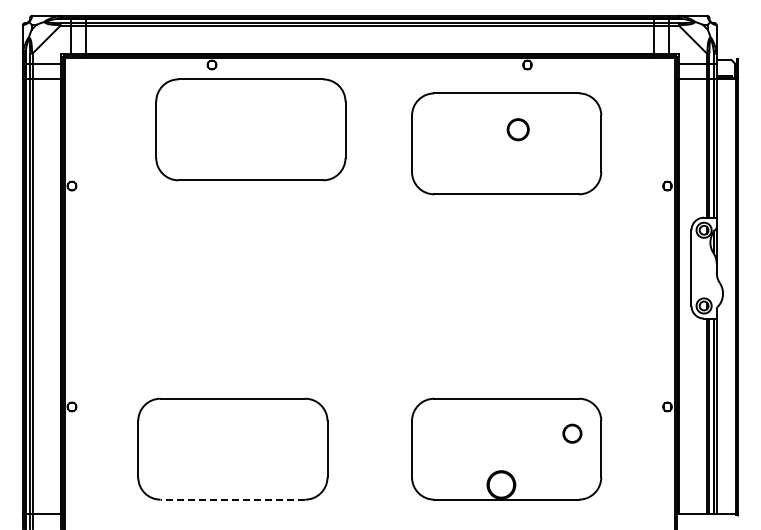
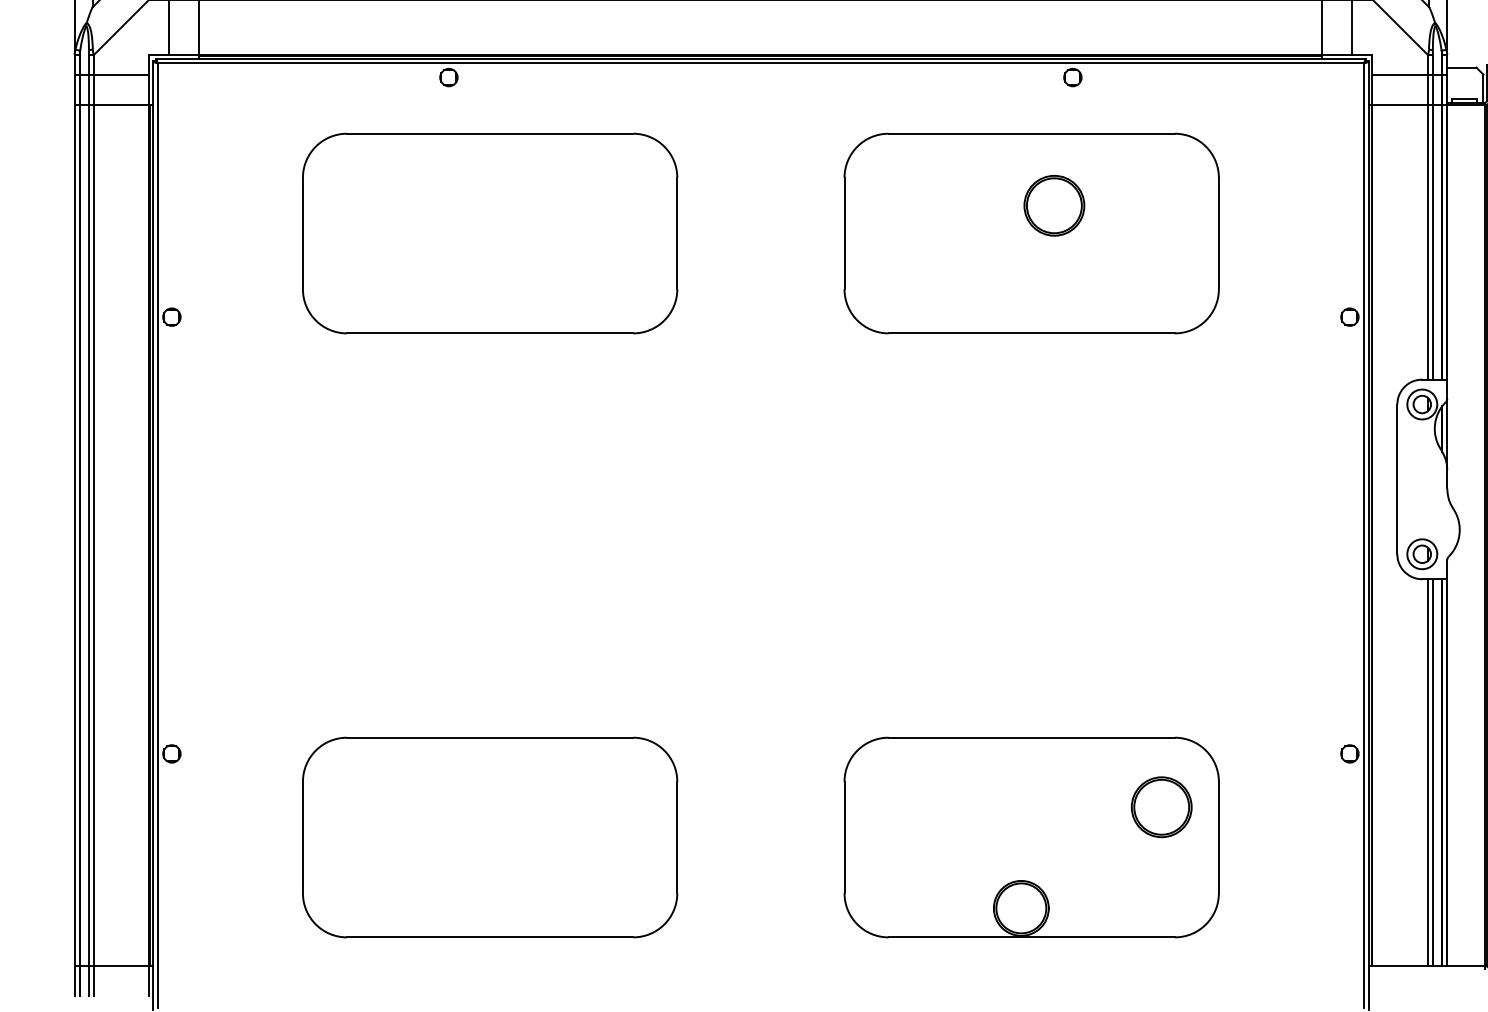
part: (250, 129) -> (489, 232), moved
part: (518, 129) -> (1055, 205), size x1.43
part: (572, 433) -> (1161, 806), size x1.67
line: (232, 499) -> (489, 937), dashed -> solid

